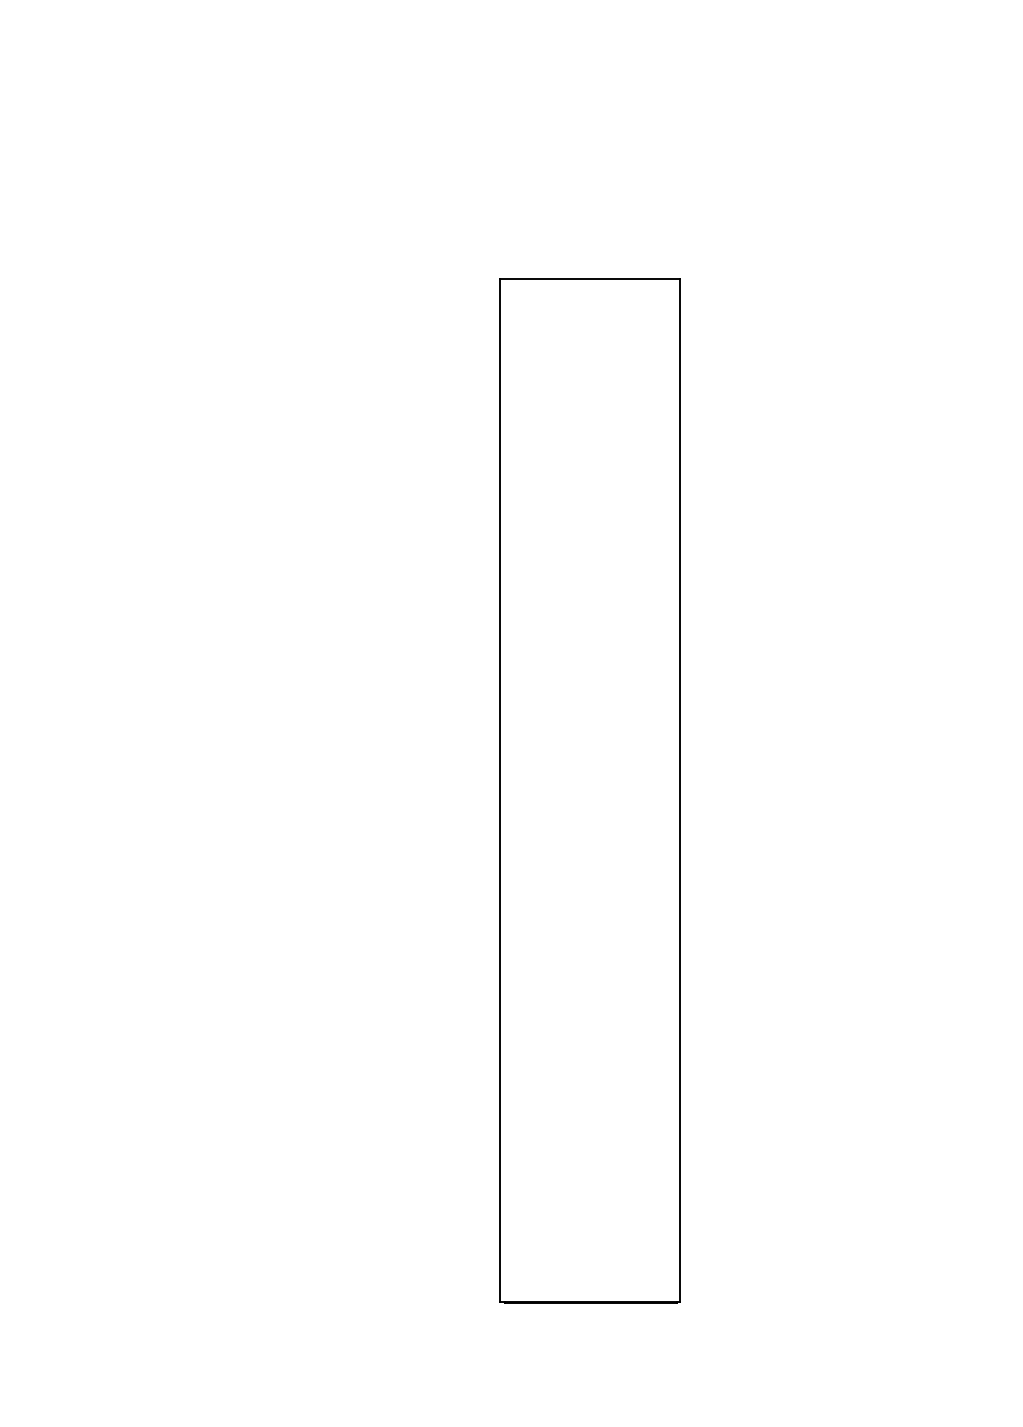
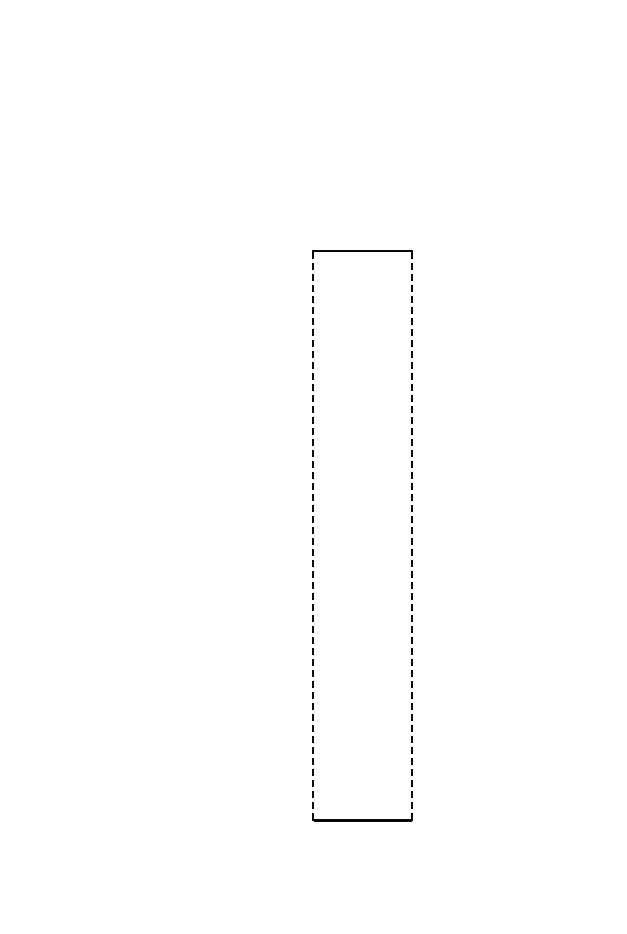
line: (500, 790) -> (312, 535), solid -> dashed
line: (679, 790) -> (412, 535), solid -> dashed

